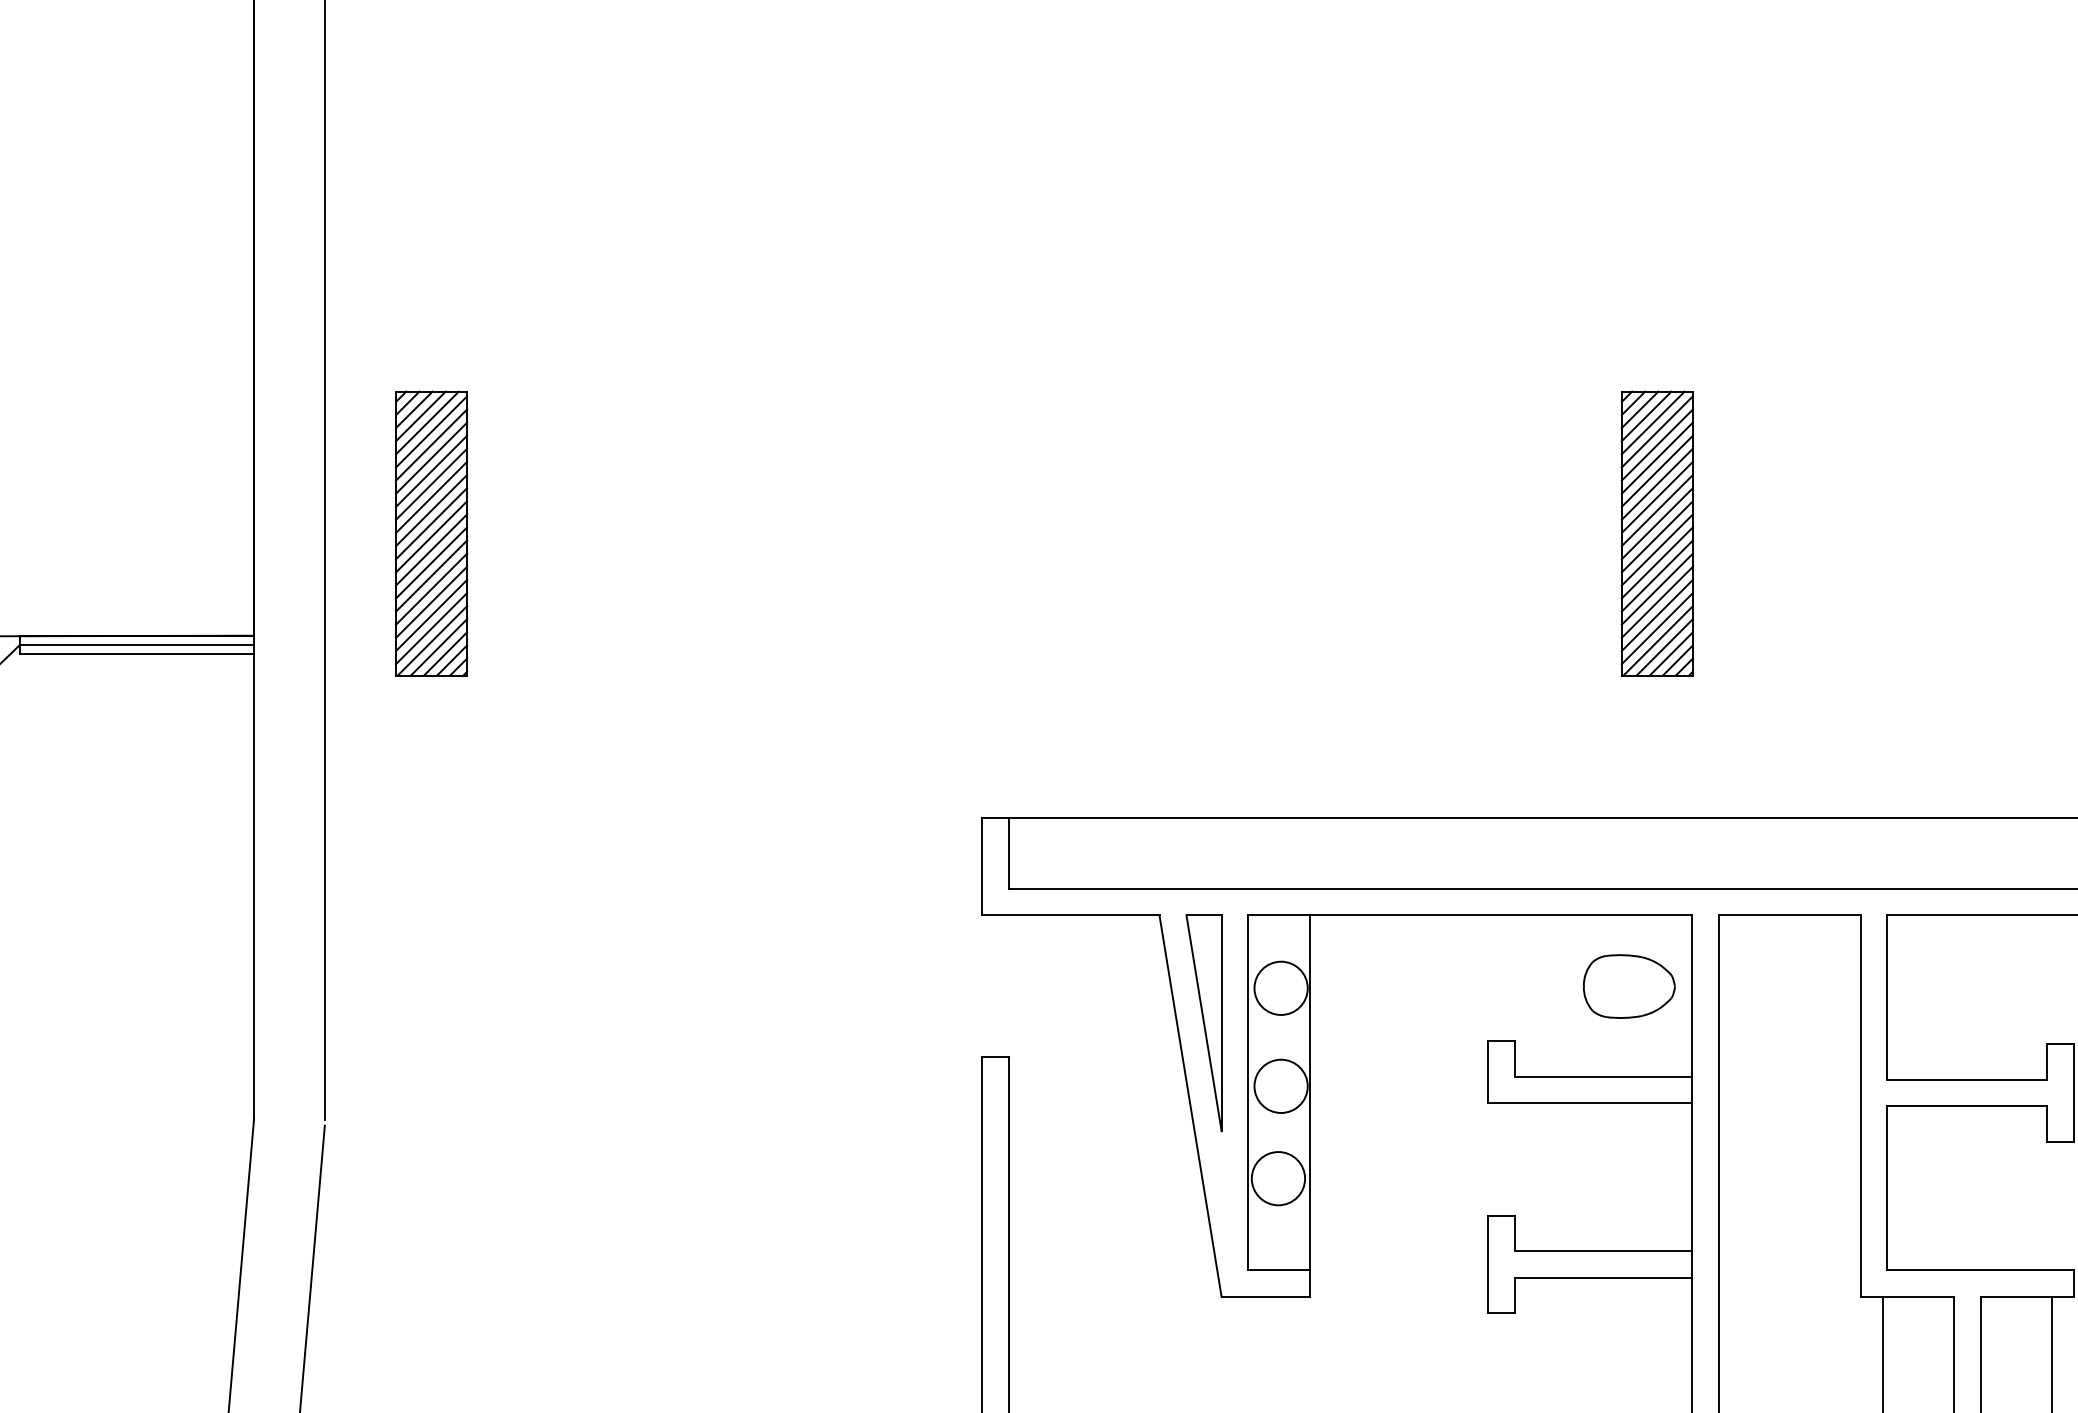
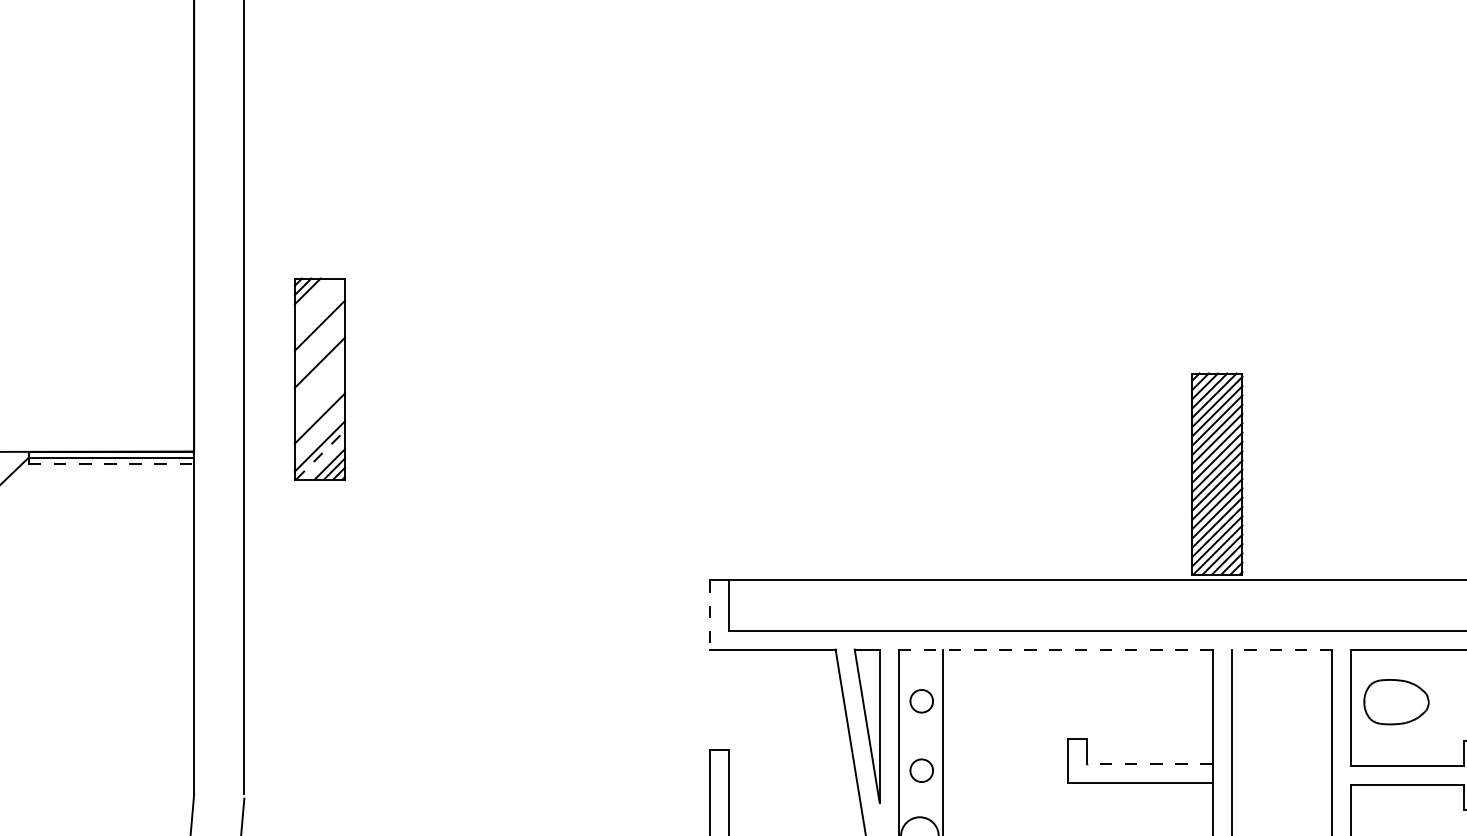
line: (420, 416) -> (312, 296), removed
line: (427, 422) -> (317, 300), removed
line: (431, 431) -> (319, 306), removed
line: (431, 444) -> (319, 316), removed
line: (431, 470) -> (319, 334), removed
line: (431, 483) -> (319, 343), removed
line: (431, 496) -> (319, 352), removed
line: (431, 523) -> (319, 371), removed
part: (1656, 533) -> (1216, 474), moved
line: (431, 536) -> (319, 381), removed
line: (431, 549) -> (319, 390), removed
line: (431, 562) -> (319, 399), removed
line: (431, 575) -> (319, 408), removed
line: (431, 601) -> (319, 427), removed
line: (431, 615) -> (319, 437), removed
line: (432, 640) -> (320, 454), solid -> dashed
line: (438, 647) -> (324, 459), removed
line: (137, 653) -> (111, 464), solid -> dashed
line: (981, 866) -> (709, 614), solid -> dashed
line: (1470, 915) -> (1055, 649), solid -> dashed
line: (1789, 915) -> (1281, 649), solid -> dashed
part: (1629, 986) -> (1396, 702), moved
circle: (1280, 987) -> (921, 700), size x0.6
line: (1603, 1076) -> (1150, 763), solid -> dashed
circle: (1280, 1085) -> (921, 770), size x0.6

